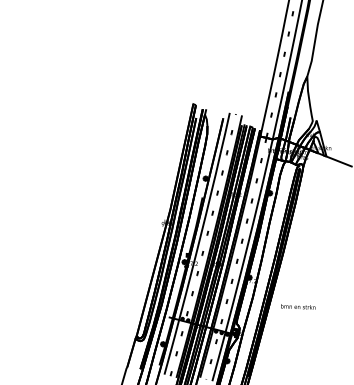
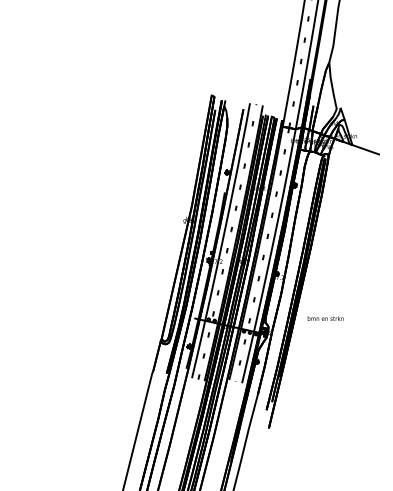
text: (298, 306) -> (325, 318), moved

